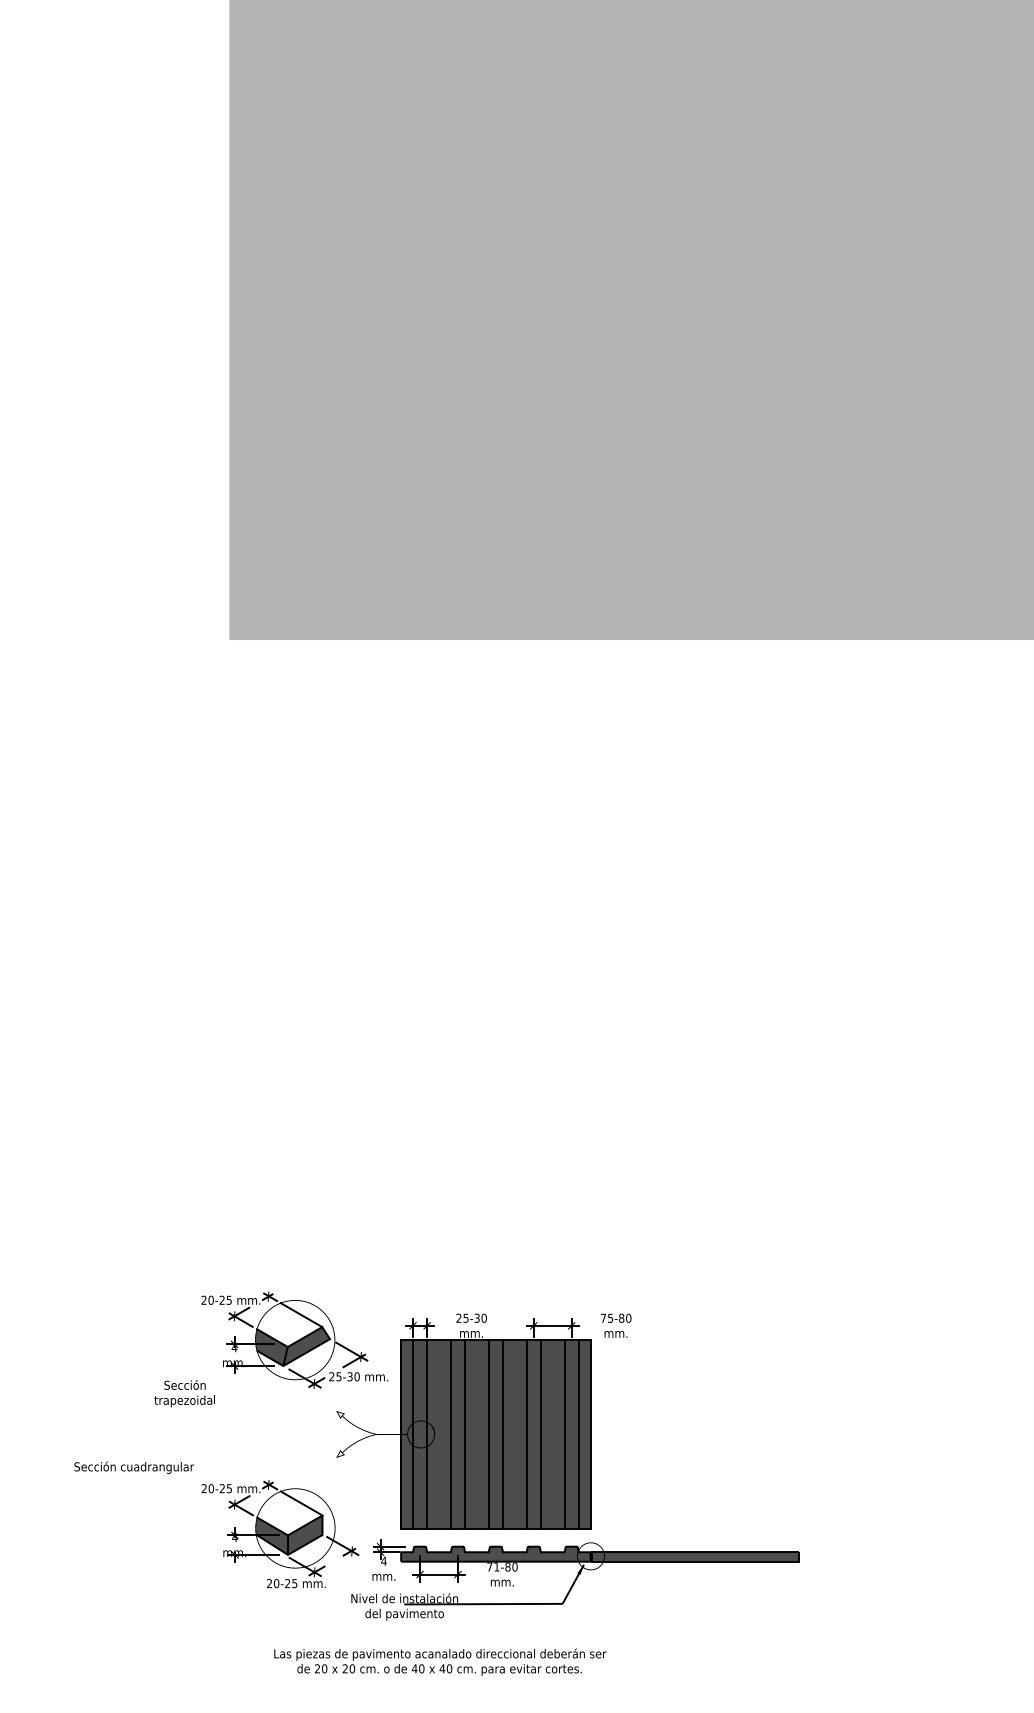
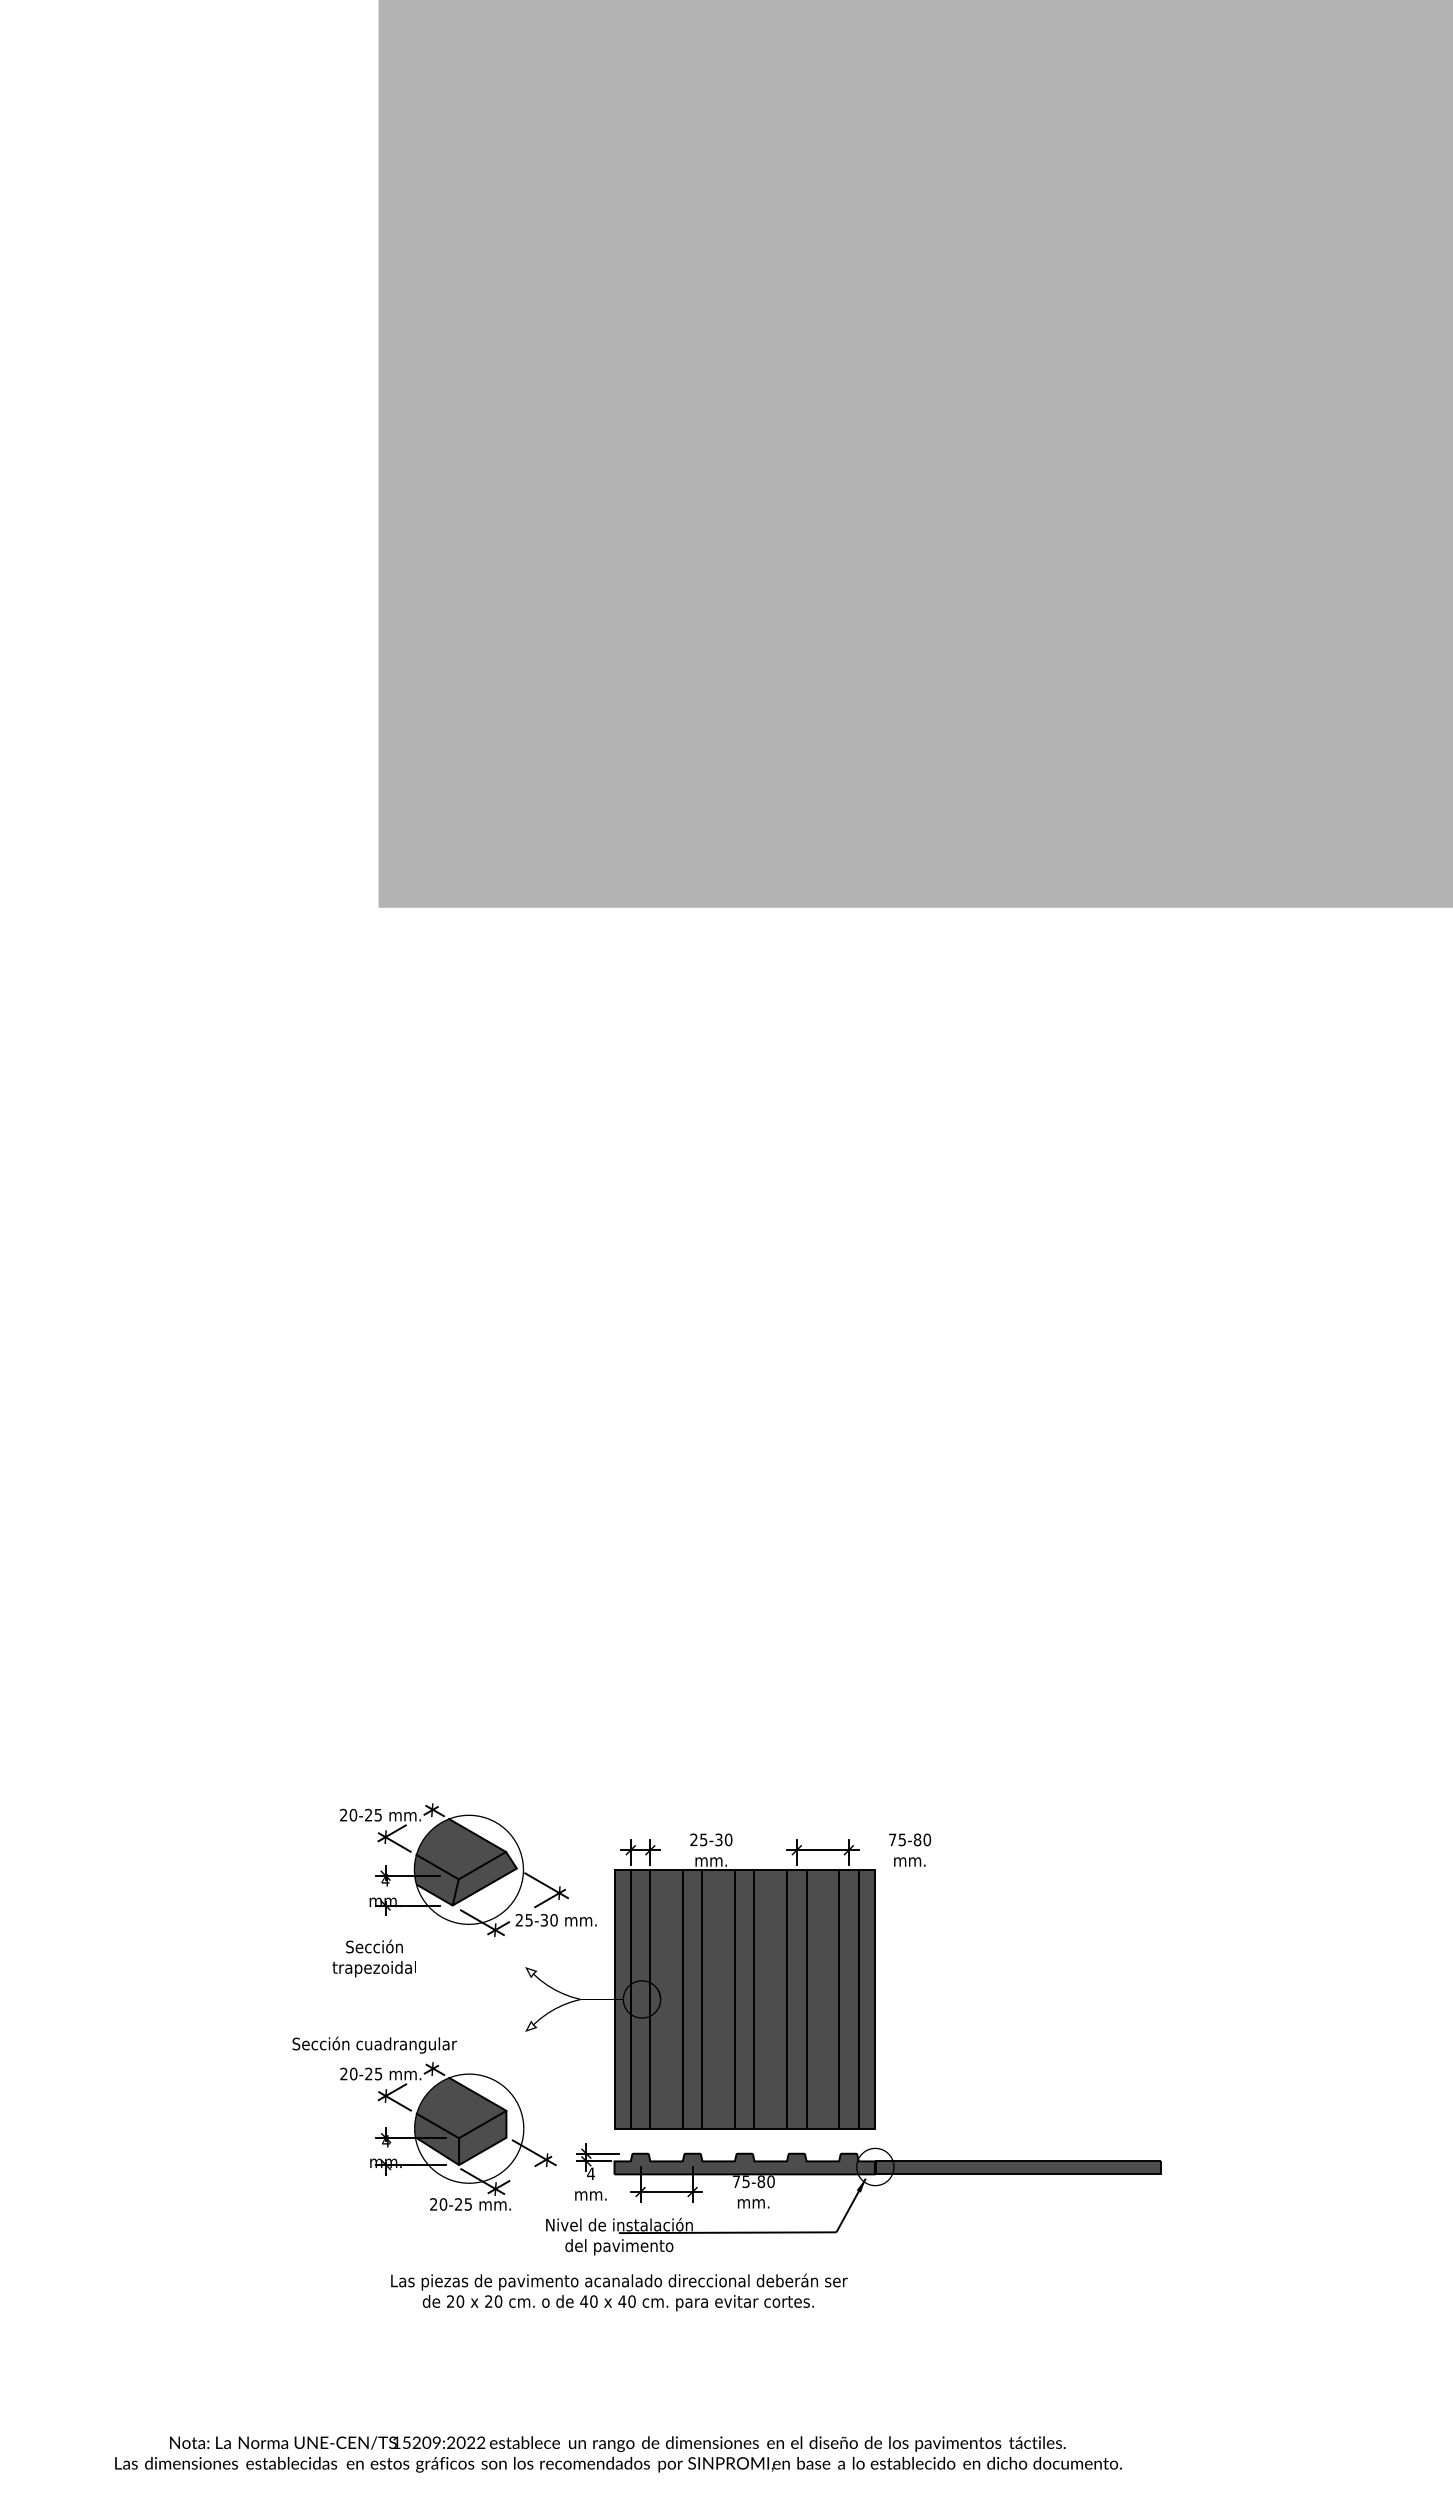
fill: (289, 1325) -> (461, 1849), added
text: (184, 1393) -> (373, 1958), moved
text: (134, 1467) -> (374, 2044), moved
fill: (289, 1513) -> (461, 2107), added
text: (496, 1566) -> (745, 2181), 71-80 -> 75-80
text: (440, 1662) -> (619, 2292), moved

